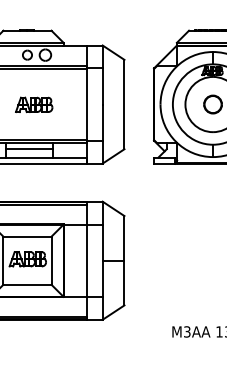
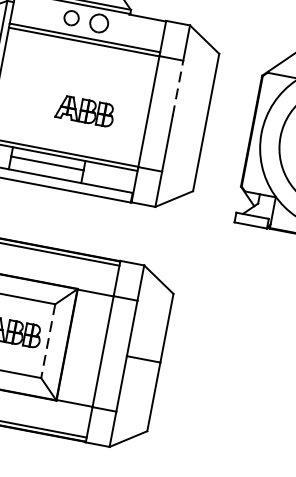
line: (102, 86) -> (177, 88), solid -> dashed
part: (34, 104) -> (85, 110), moved
line: (51, 261) -> (48, 342), solid -> dashed

